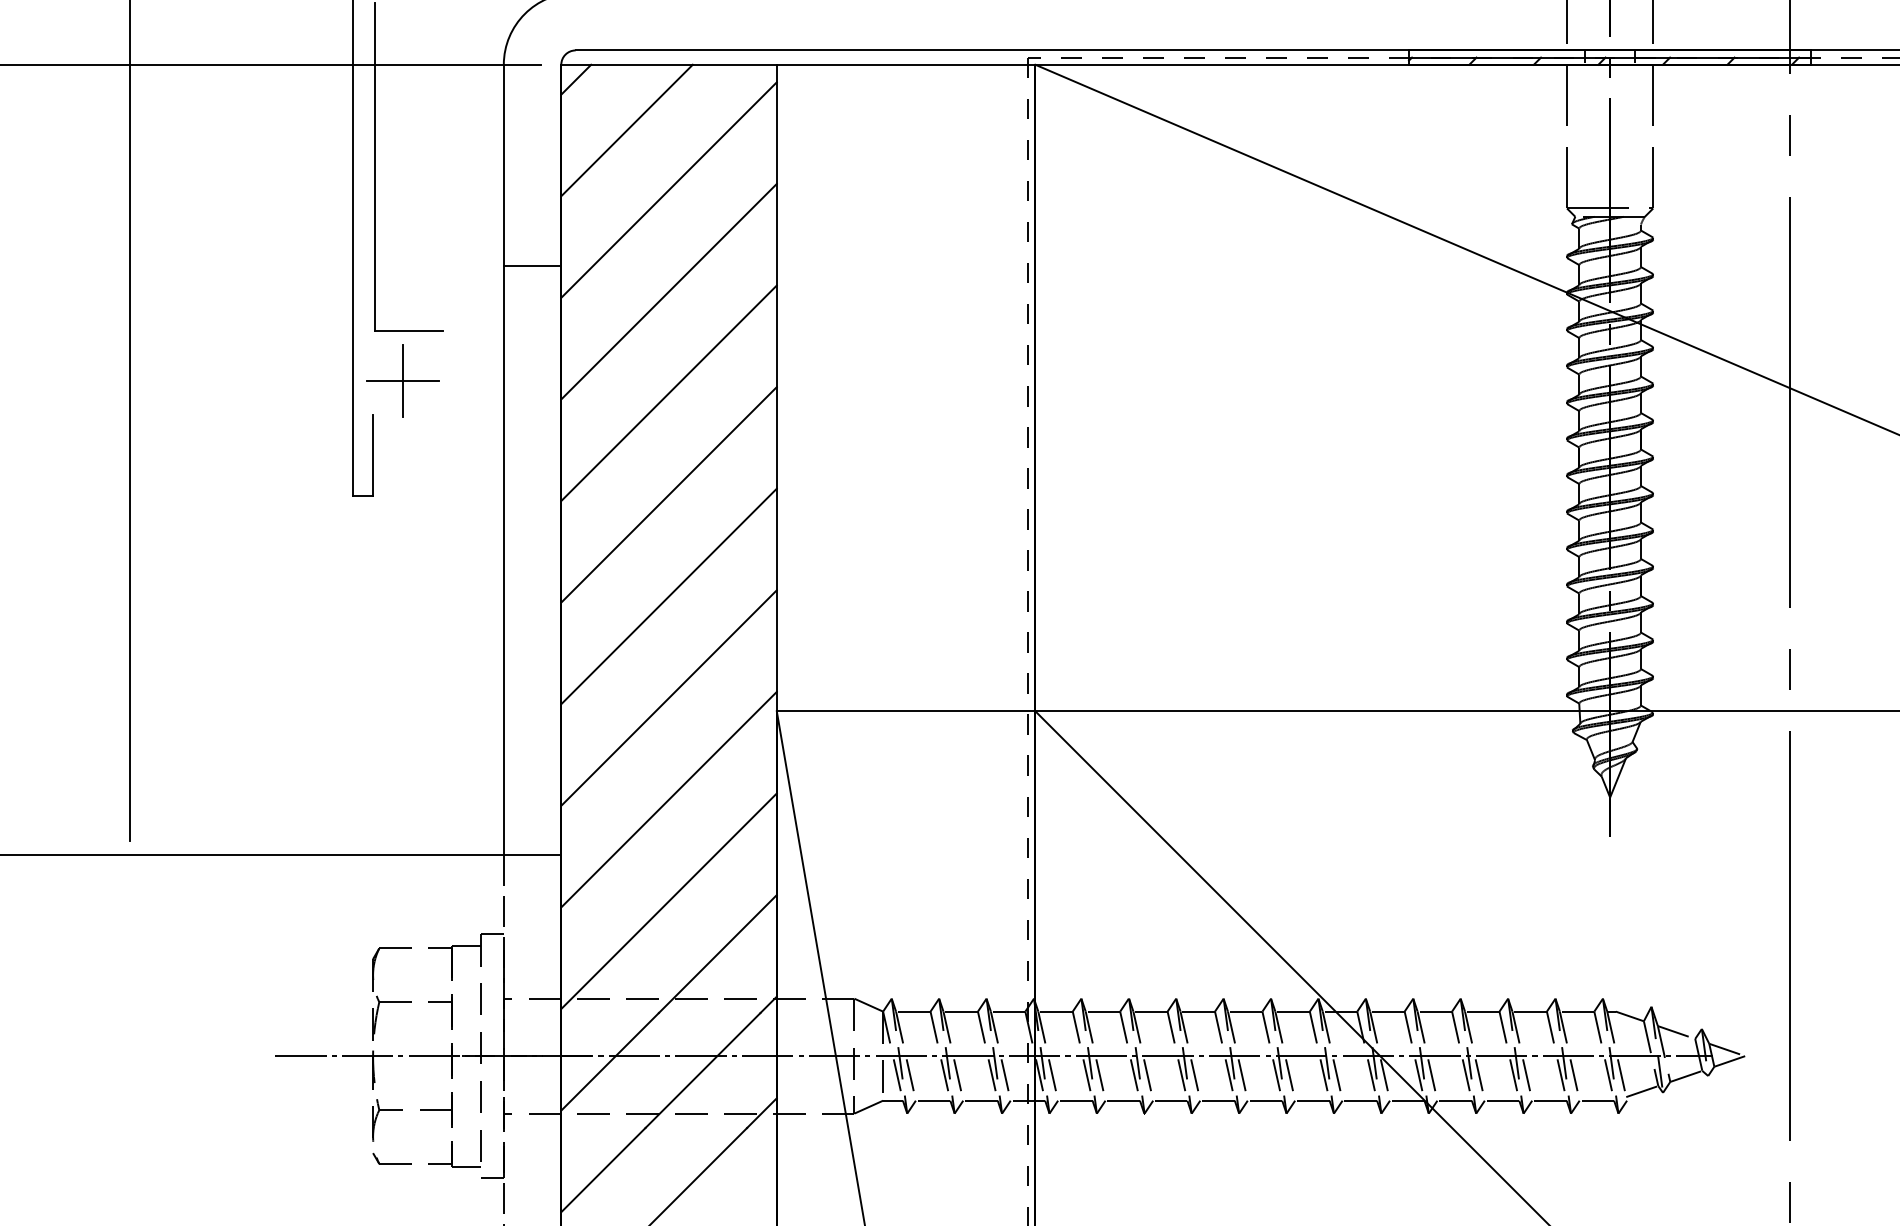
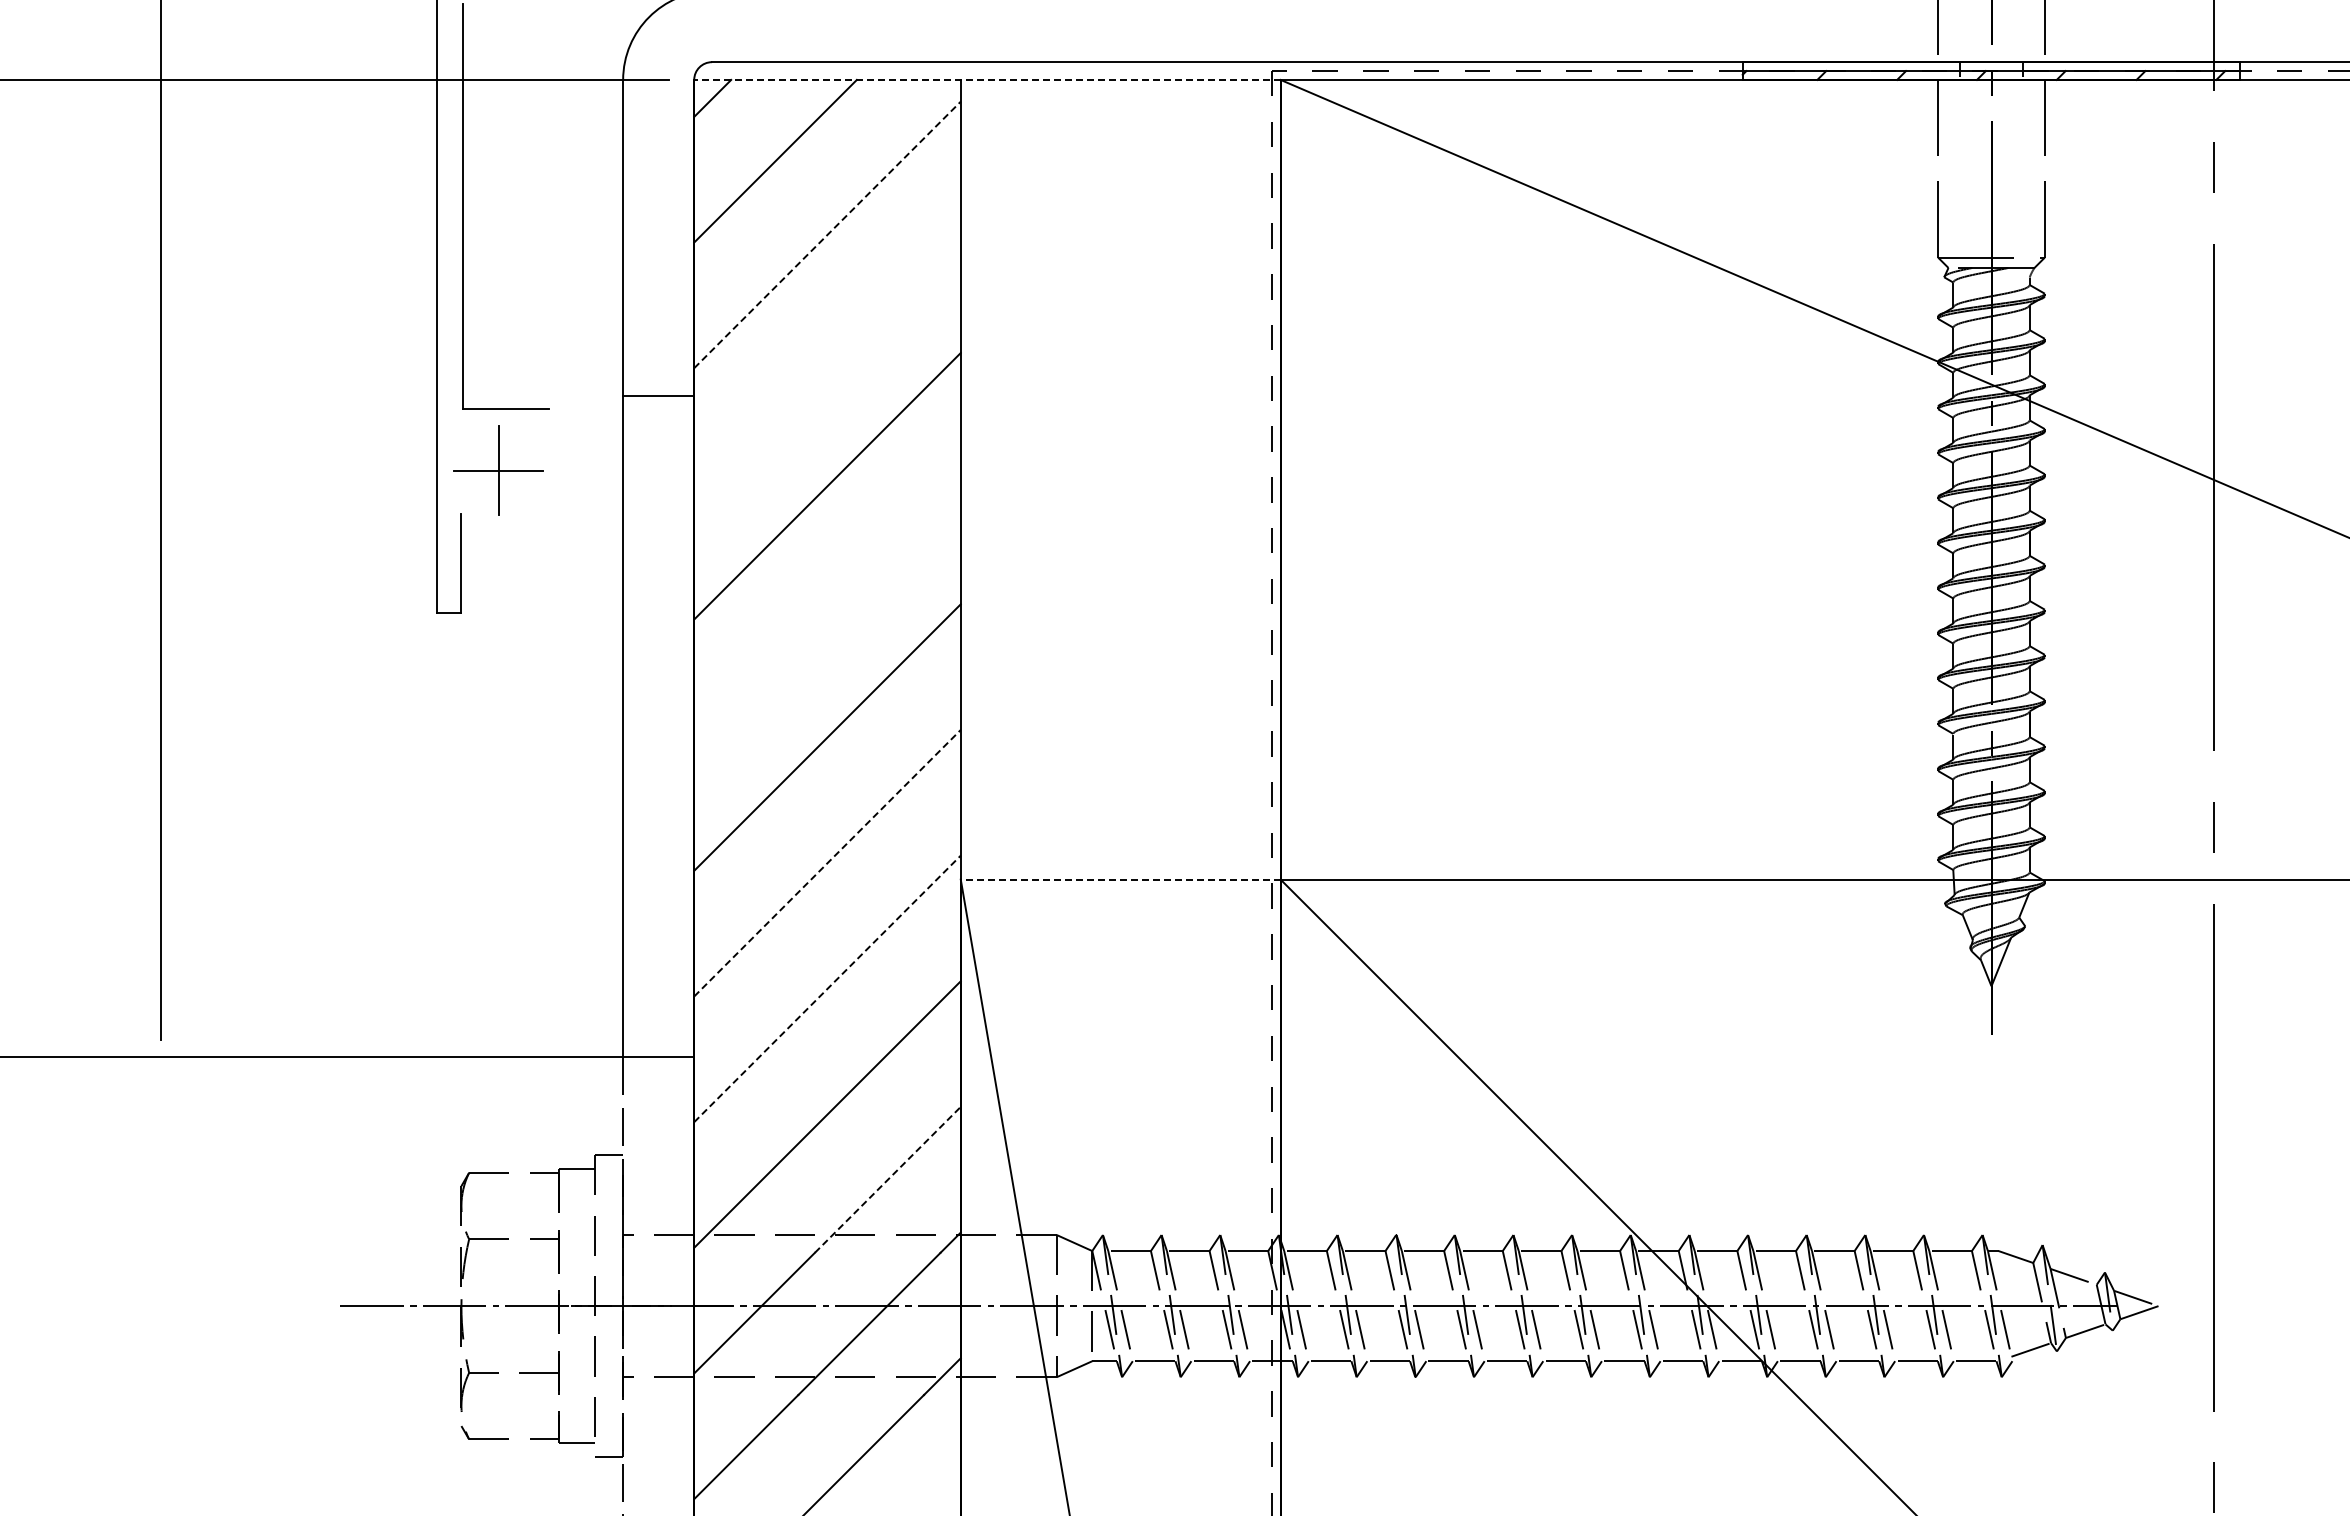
line: (797, 64) -> (986, 79), solid -> dashed
line: (669, 189) -> (827, 234), solid -> dashed
line: (532, 265) -> (658, 395), moved
line: (669, 291) -> (827, 360), removed
line: (669, 494) -> (827, 611), removed
line: (669, 697) -> (827, 862), solid -> dashed
line: (905, 711) -> (1120, 879), solid -> dashed
line: (669, 799) -> (827, 988), solid -> dashed
line: (718, 953) -> (888, 1179), solid -> dashed

